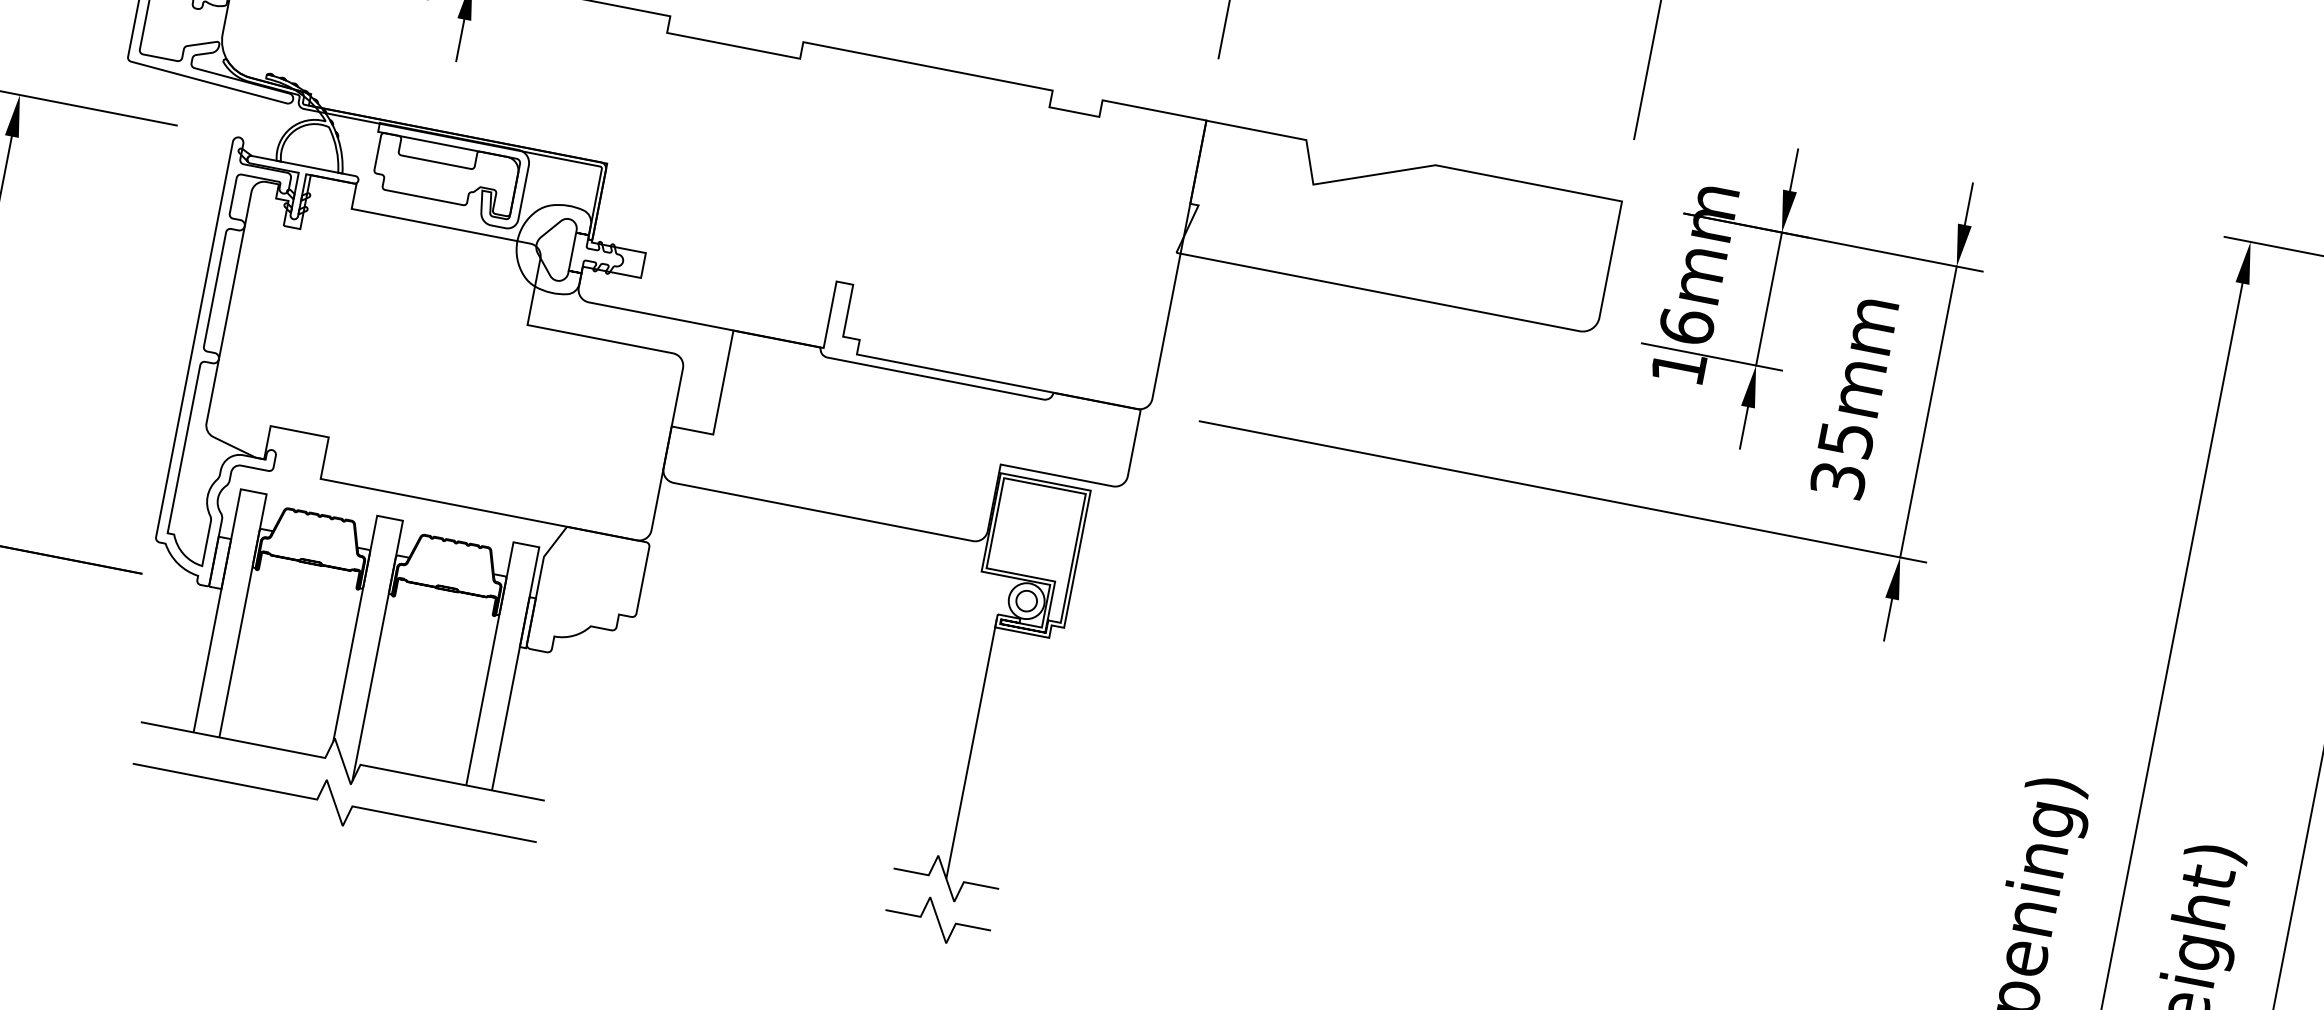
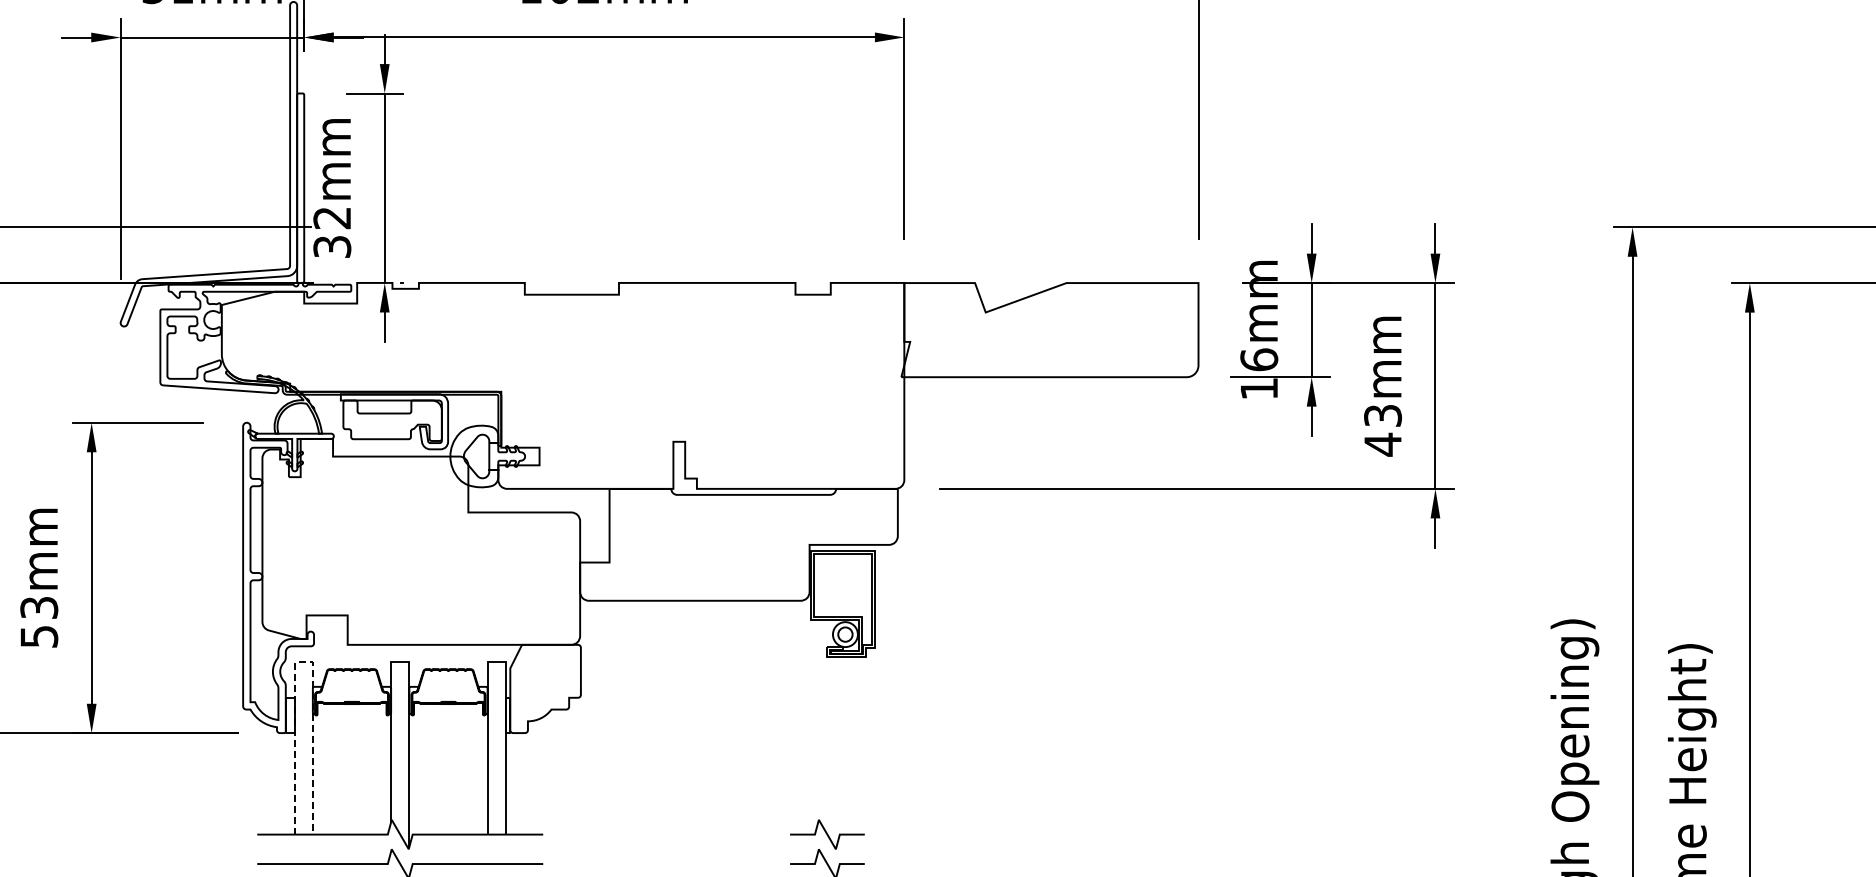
text: (1842, 460) -> (1383, 430), 35mm -> 43mm
line: (254, 492) -> (304, 662), solid -> dashed
line: (973, 737) -> (827, 734), removed

